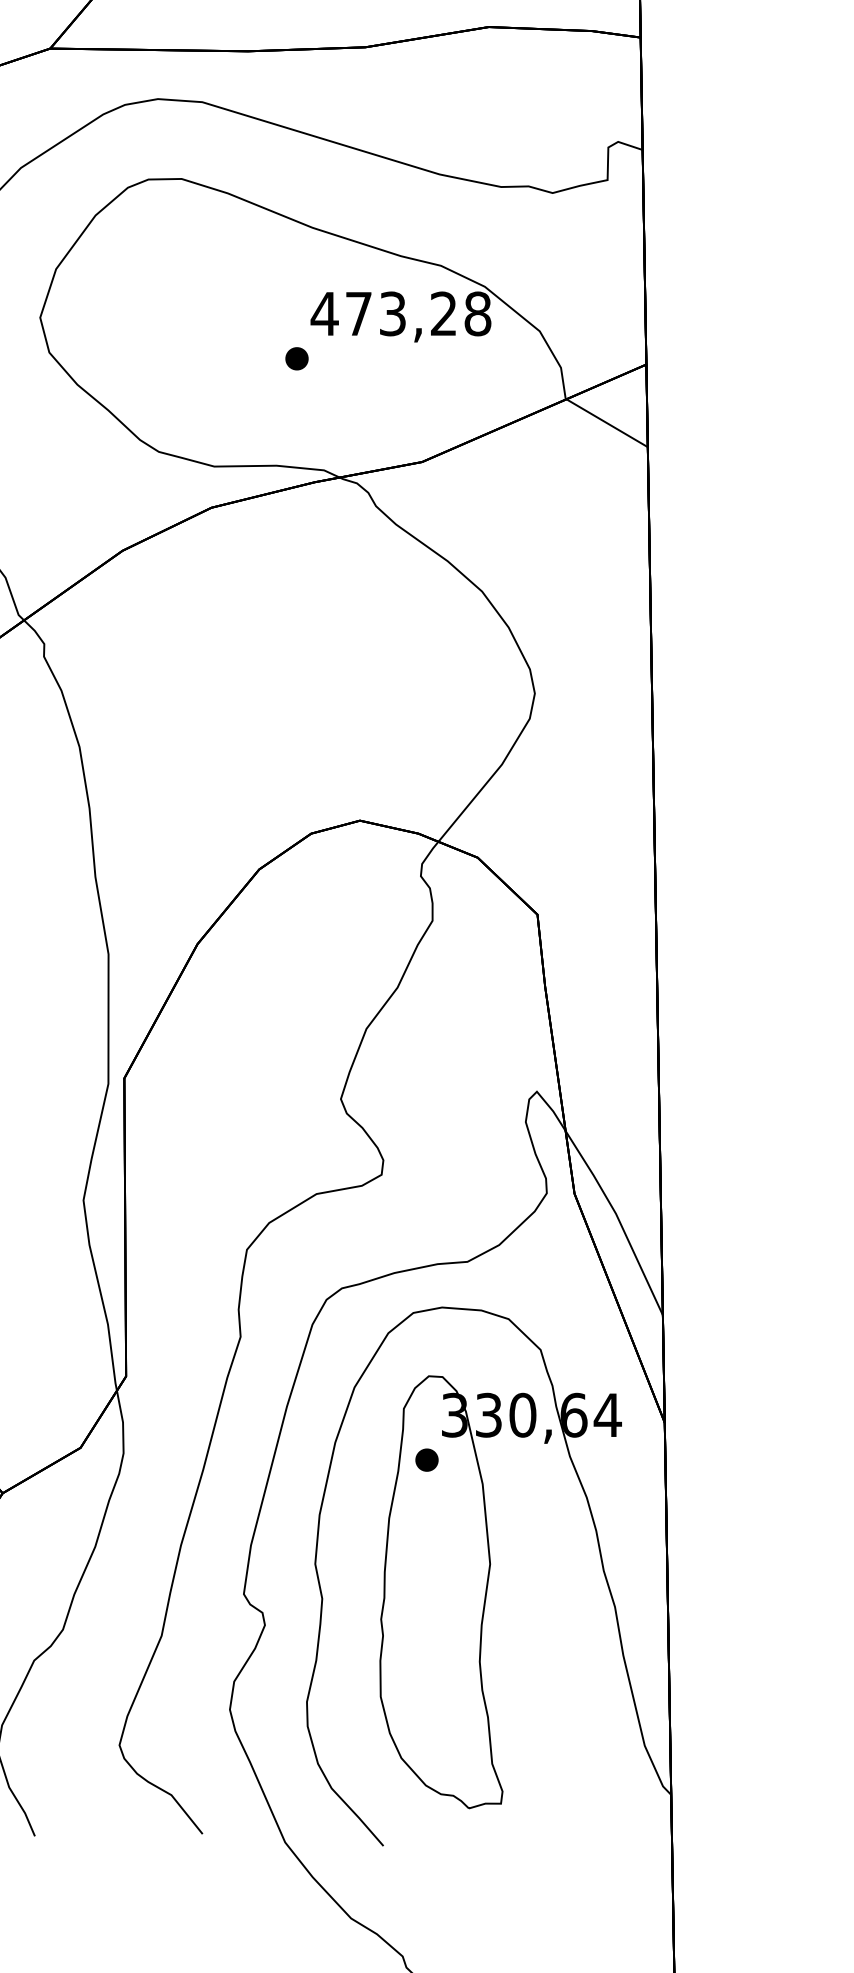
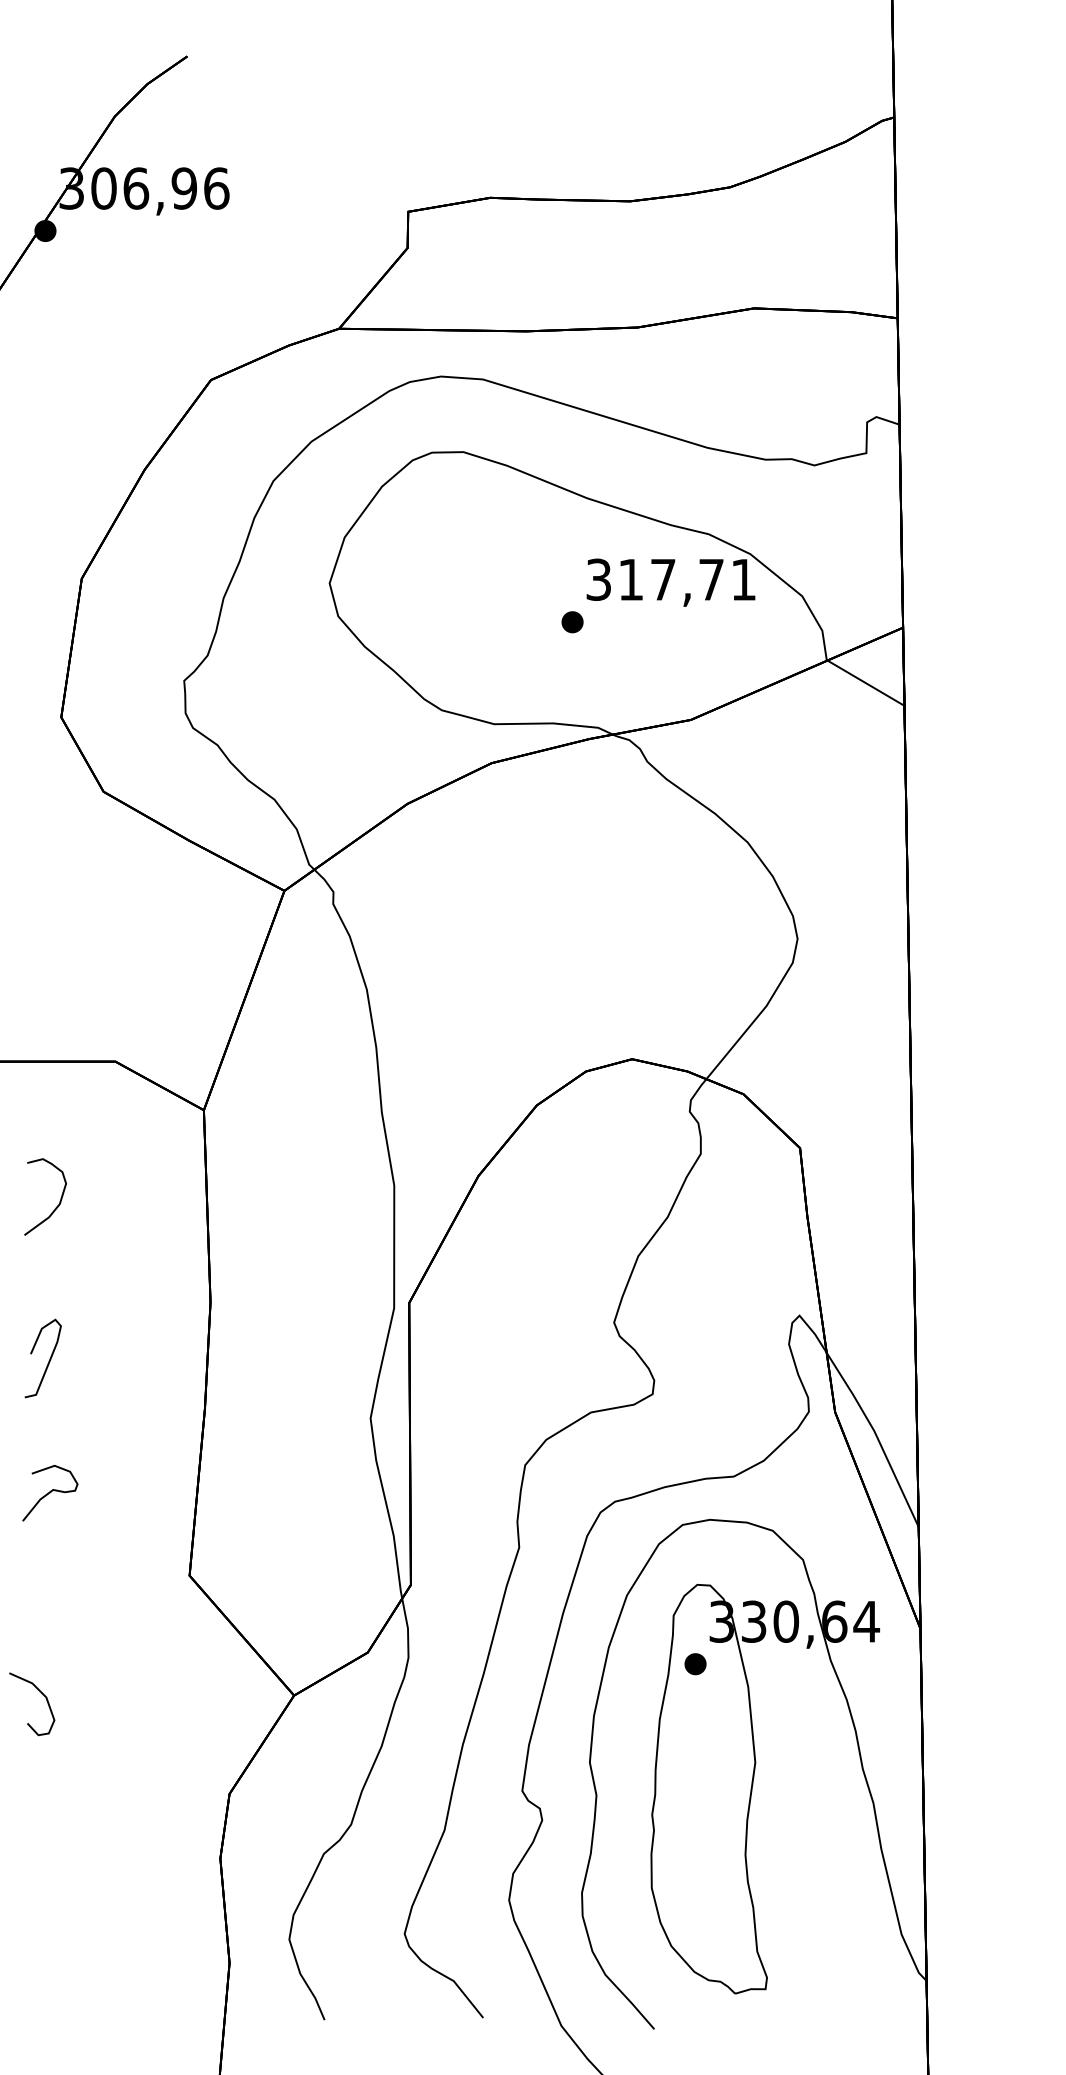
text: (400, 313) -> (670, 579), 473,28 -> 317,71

